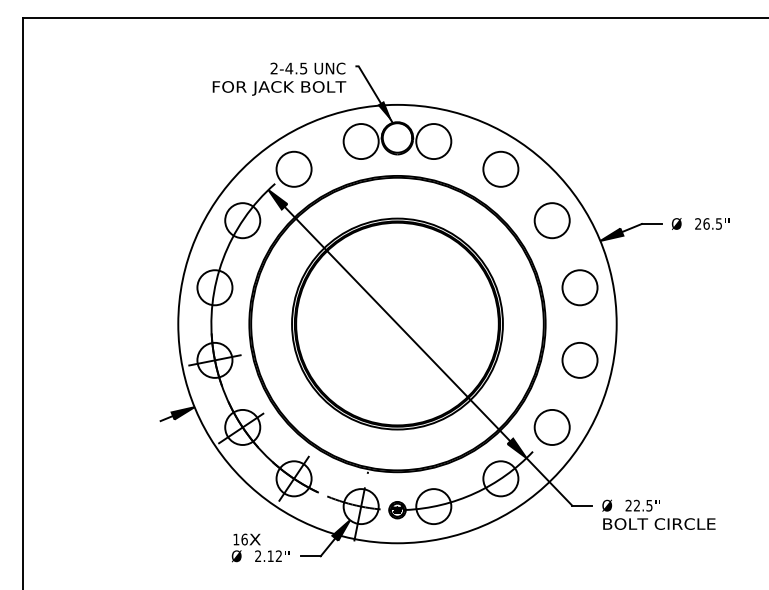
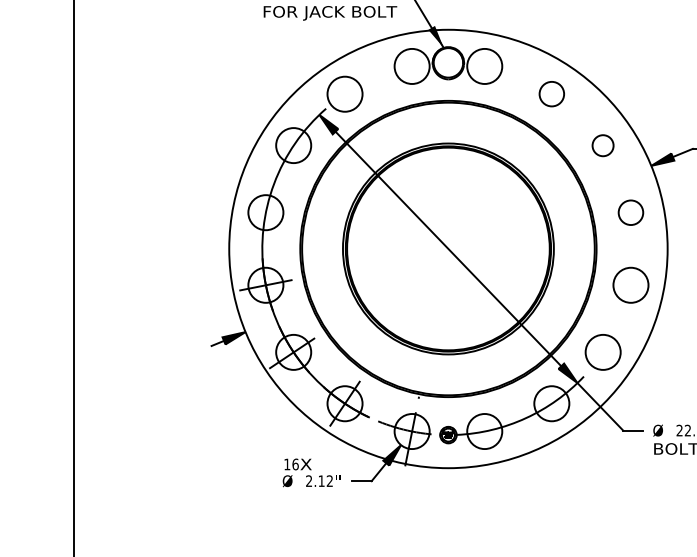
circle: (500, 168) -> (551, 93), size x0.7
circle: (551, 220) -> (602, 145), size x0.6
circle: (579, 287) -> (630, 212), size x0.7

